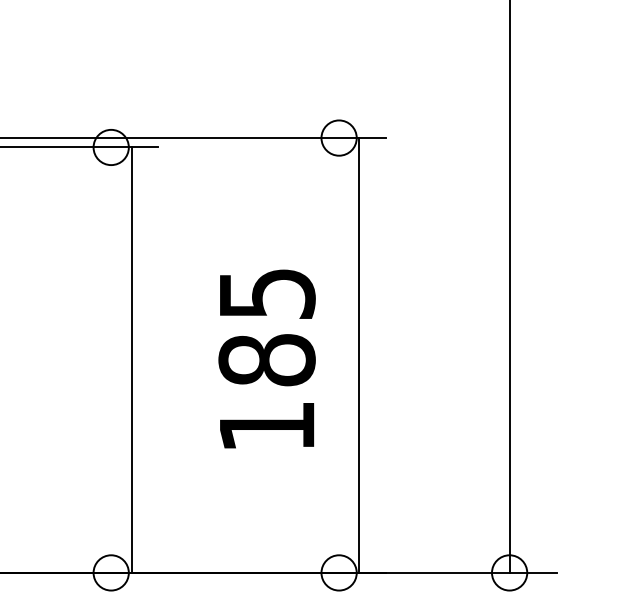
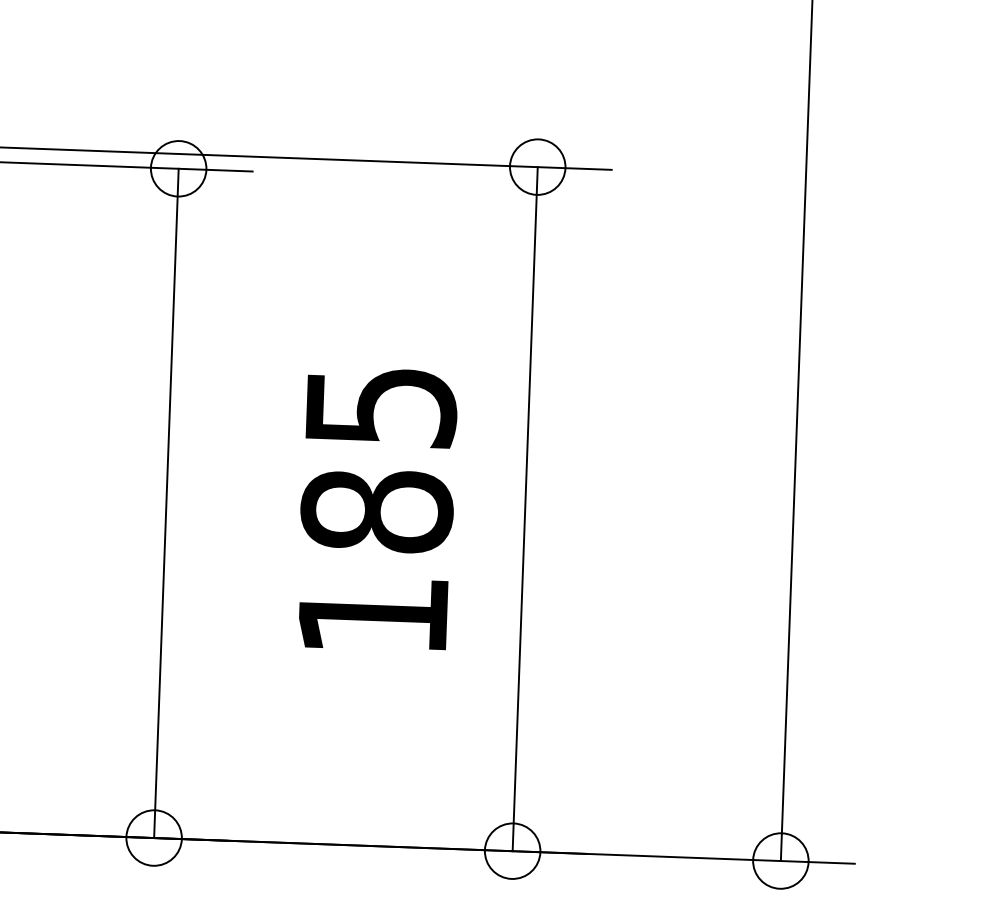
line: (359, 355) -> (525, 509), moved
text: (266, 358) -> (376, 508), moved
line: (132, 359) -> (166, 502), moved

